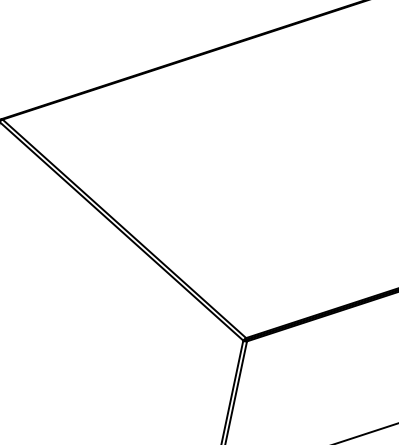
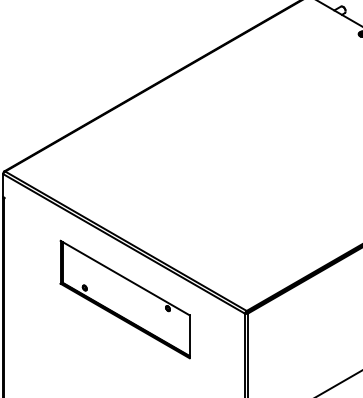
part: (108, 295) -> (124, 299), added

